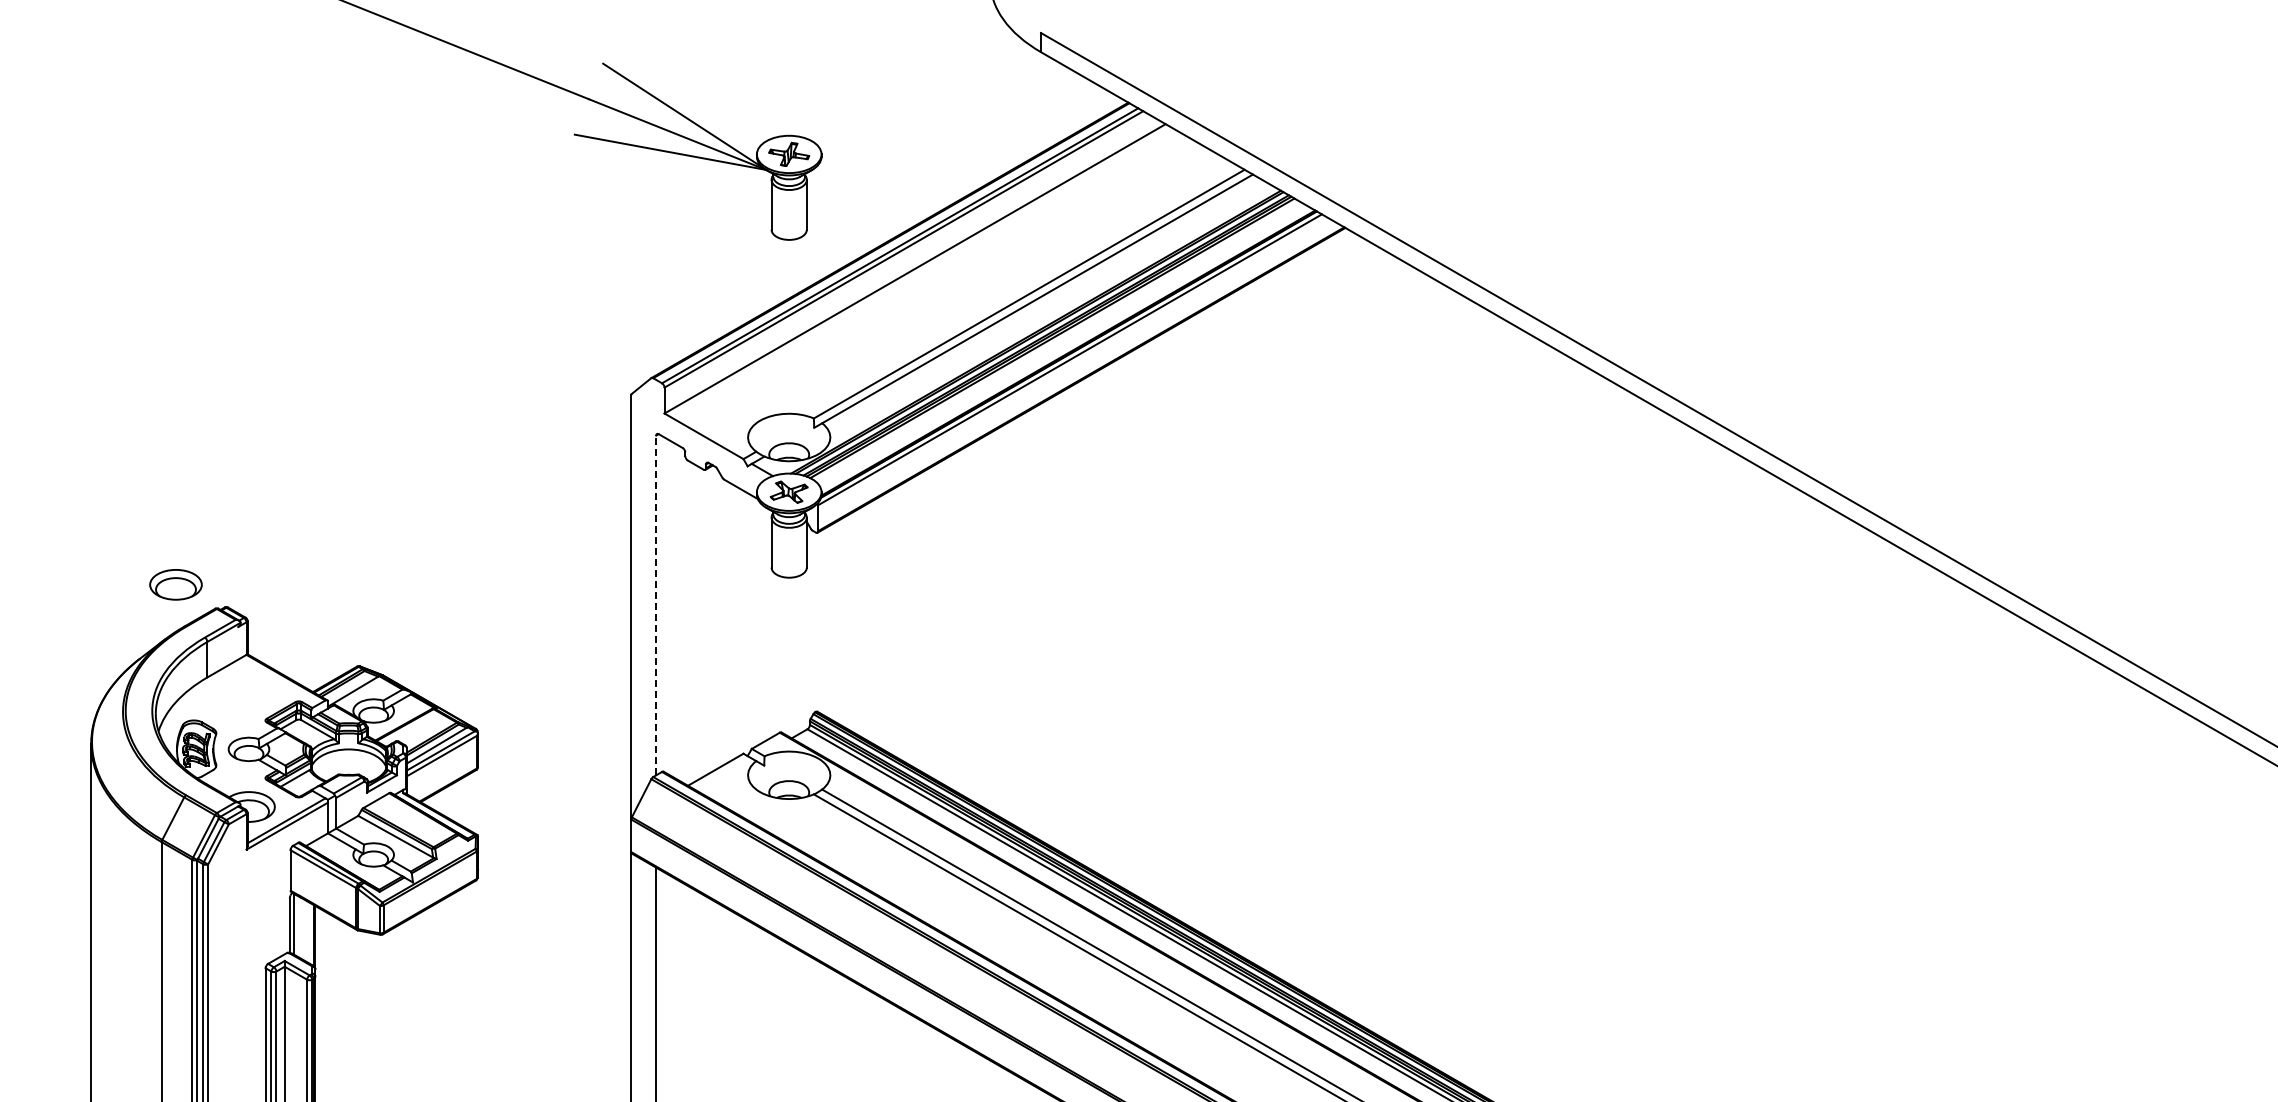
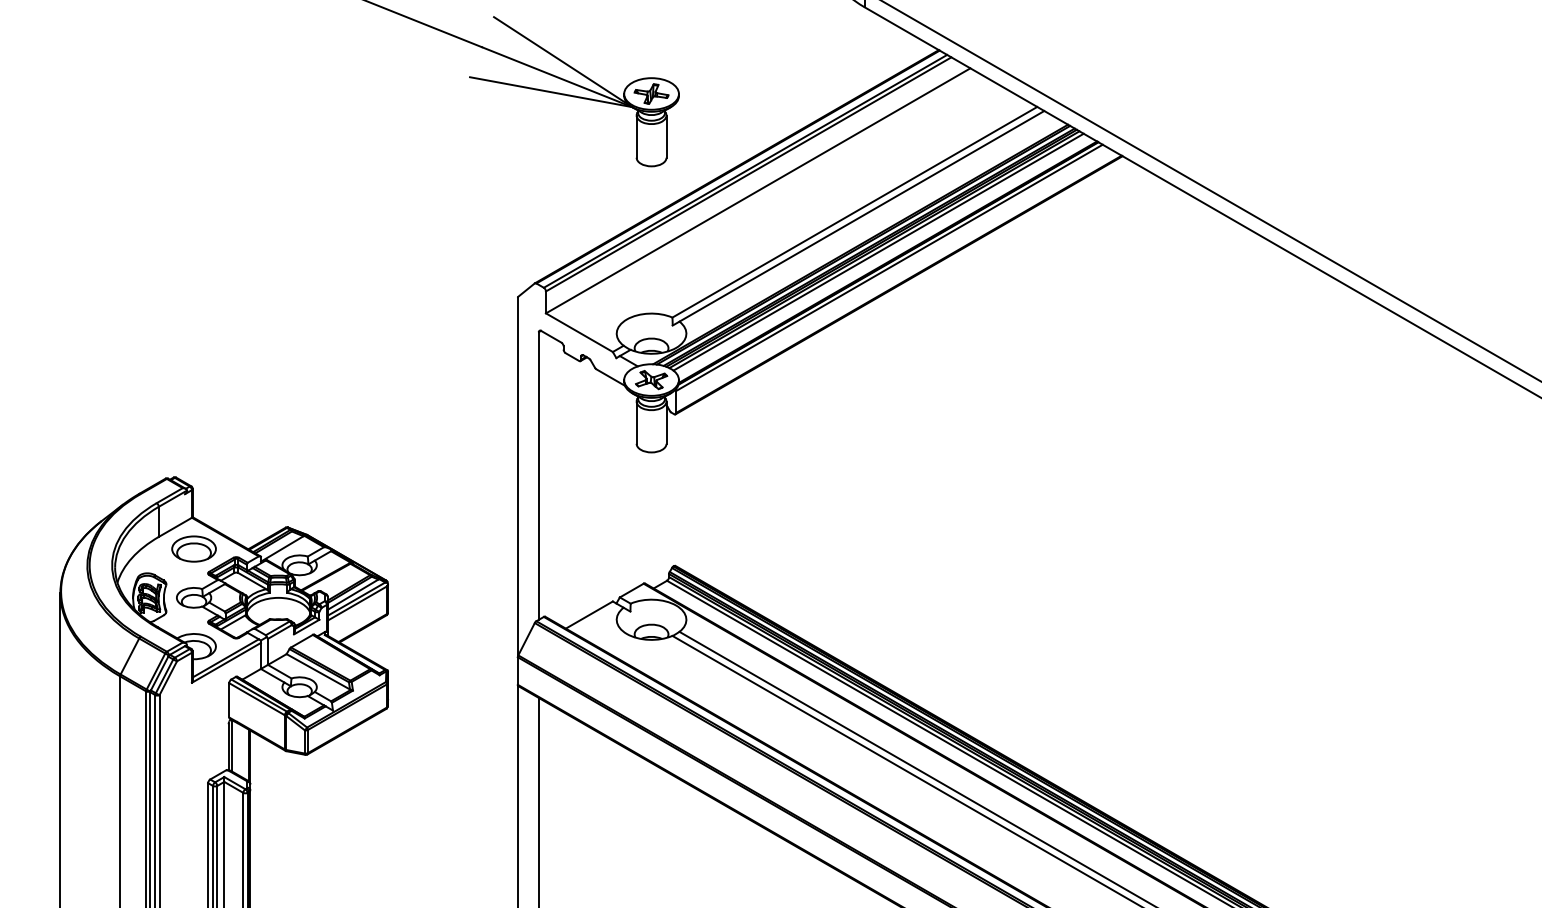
line: (1057, 341) -> (878, 252), added
part: (175, 584) -> (193, 548), moved
line: (656, 605) -> (539, 475), dashed -> solid

